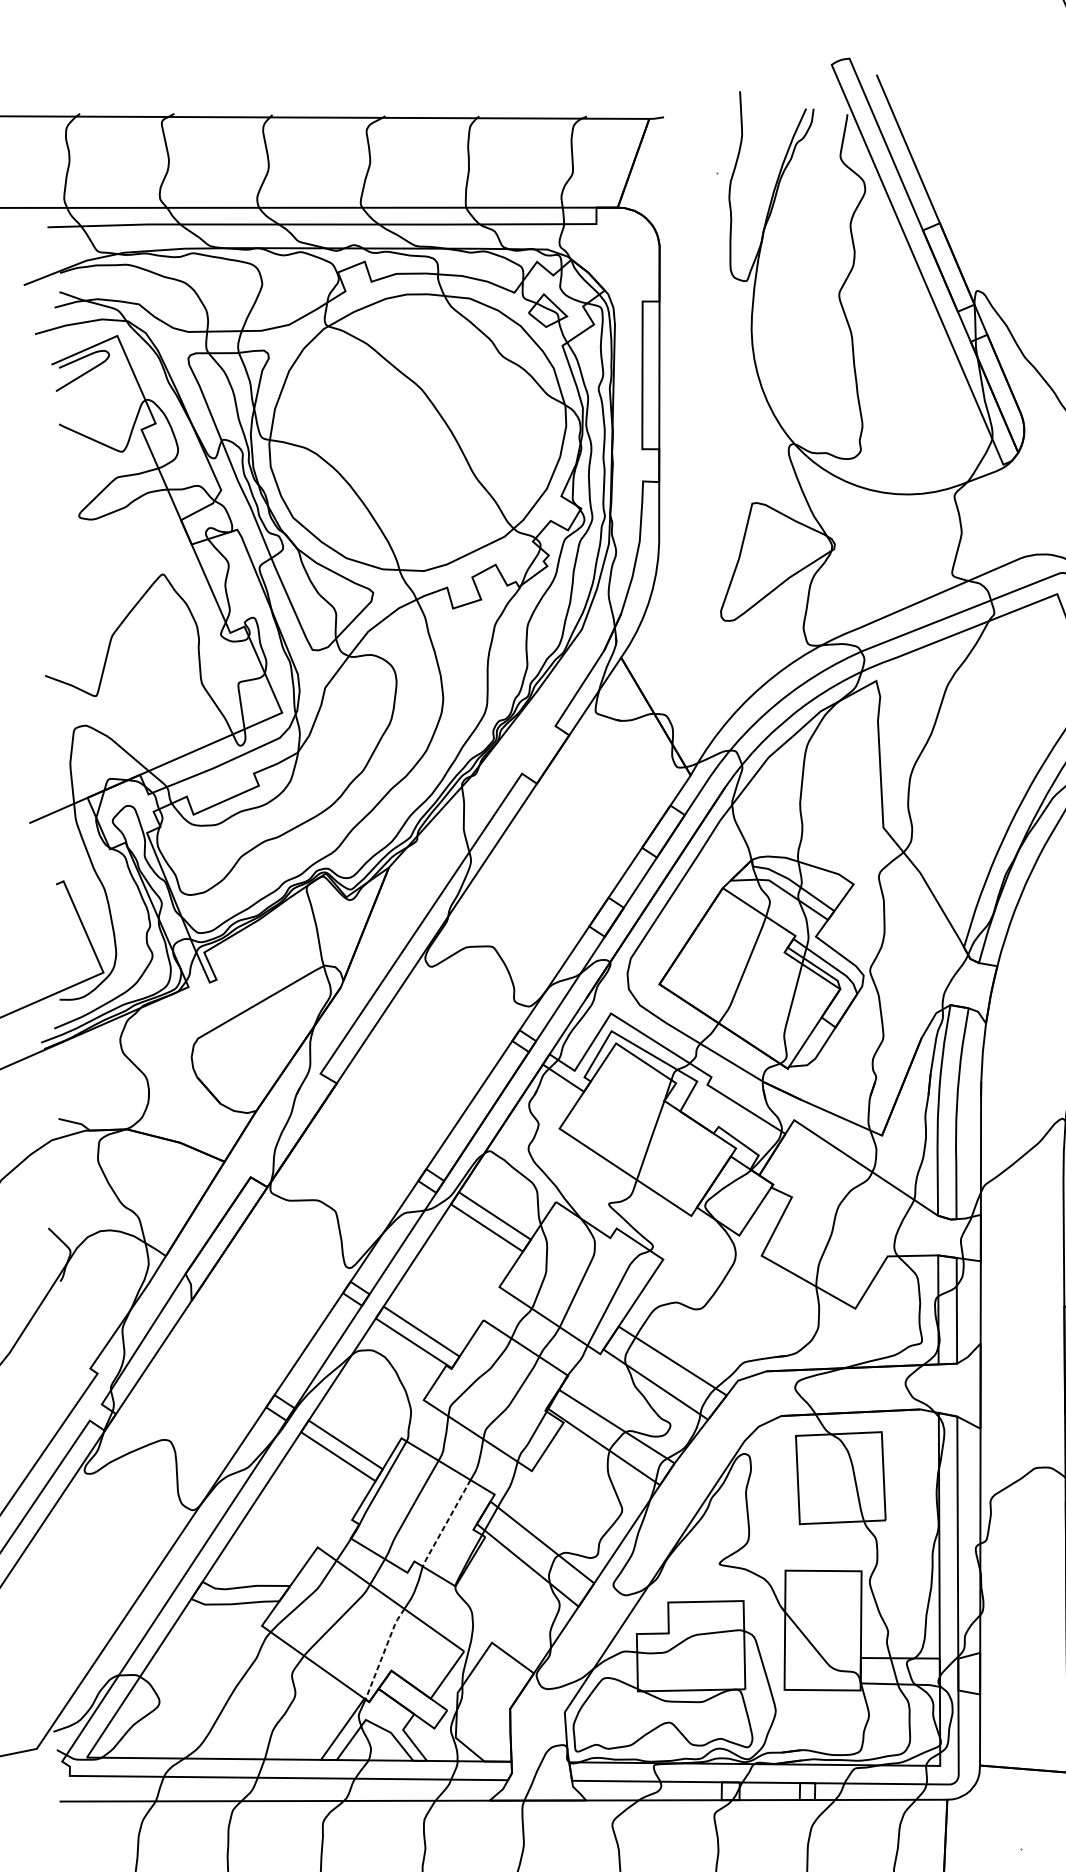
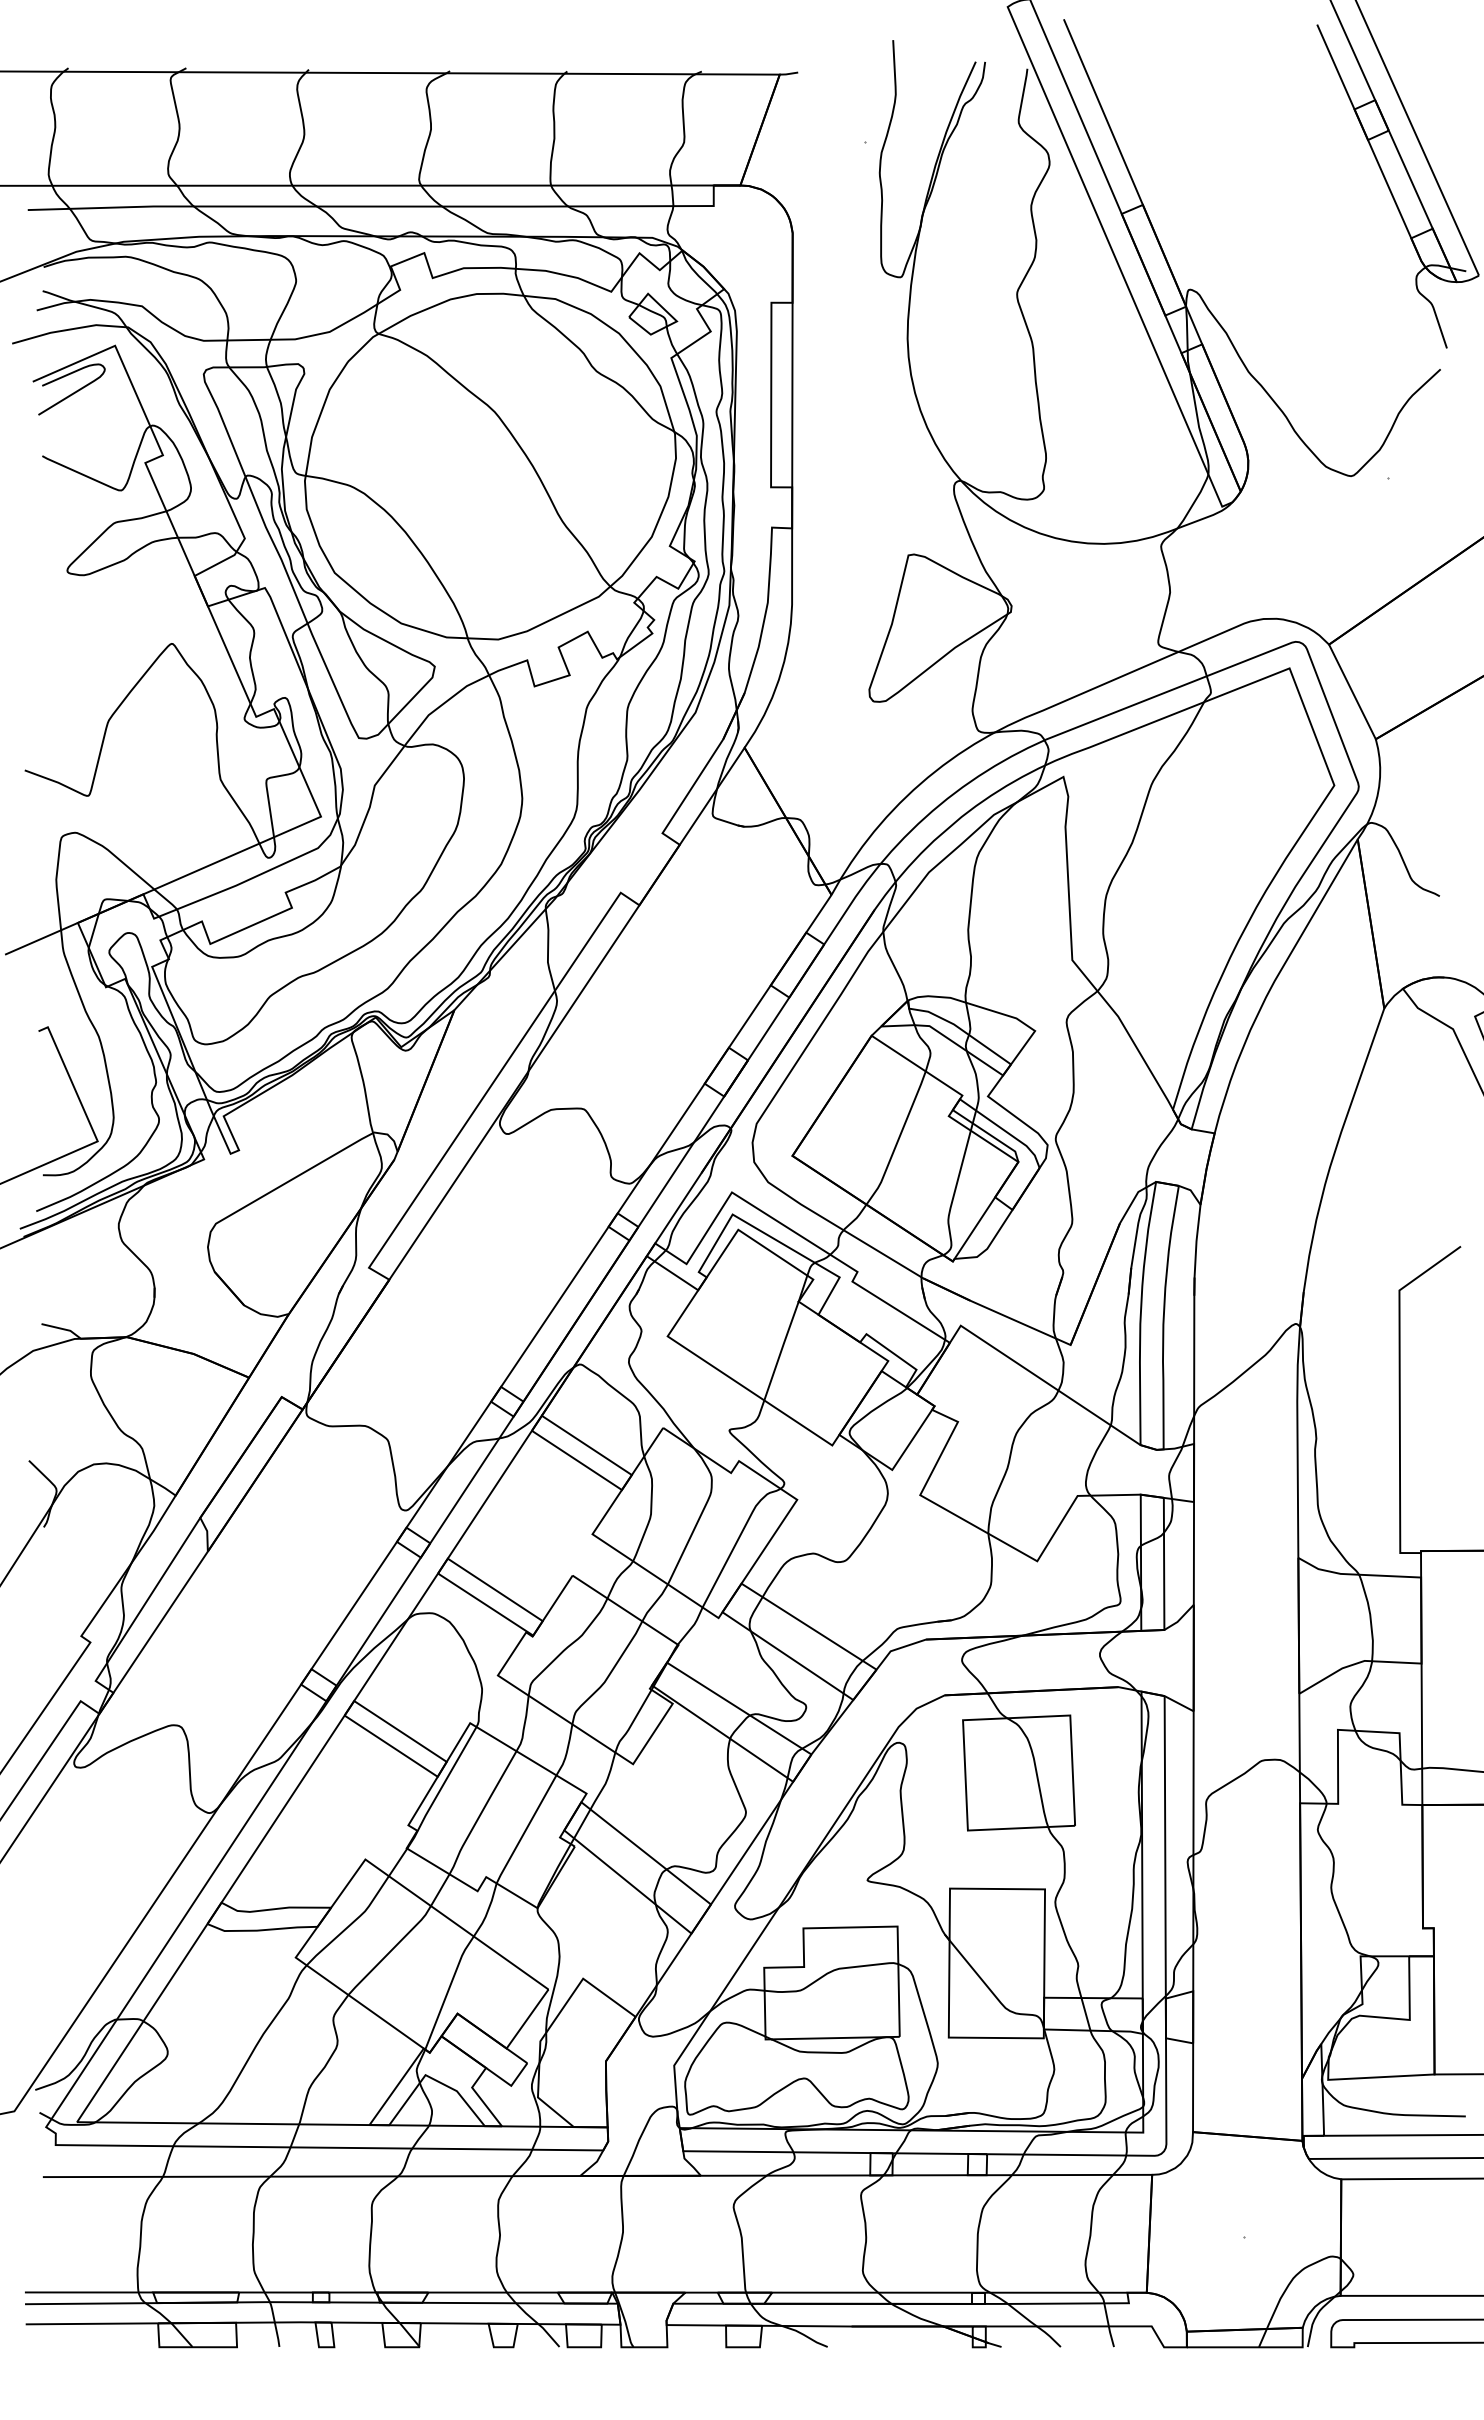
line: (445, 1524) -> (525, 1830), dashed -> solid
line: (384, 1653) -> (448, 1991), dashed -> solid

